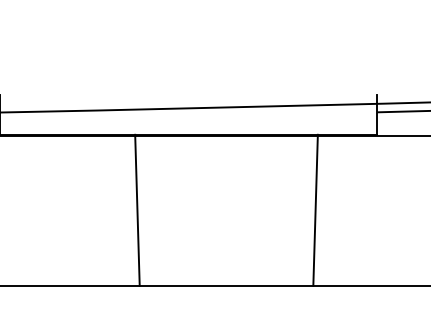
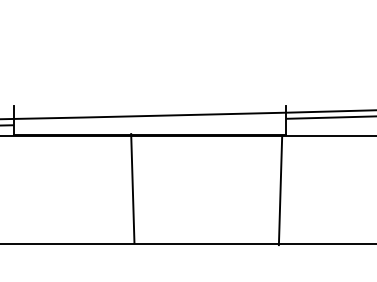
line: (136, 210) -> (132, 188), moved
line: (315, 210) -> (280, 190), moved

